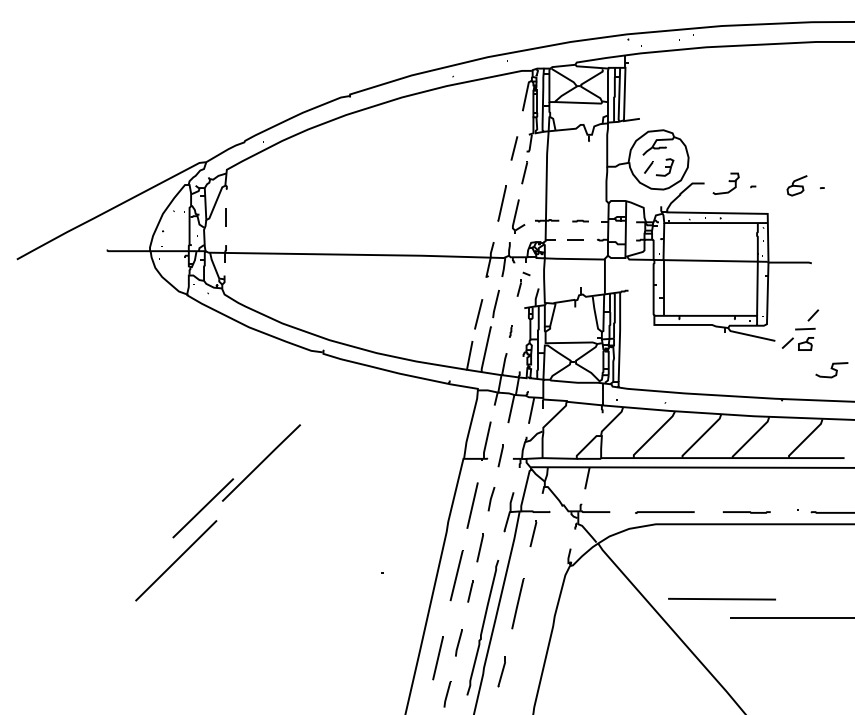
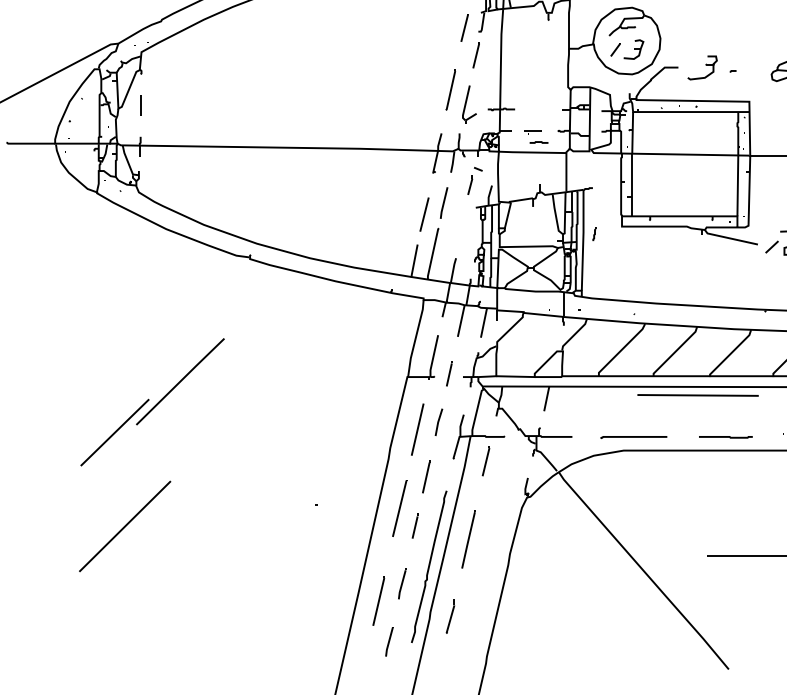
line: (580, 220) -> (538, 141), moved
part: (510, 331) -> (594, 233), moved
line: (176, 560) -> (125, 526), moved
line: (721, 599) -> (697, 395), moved

